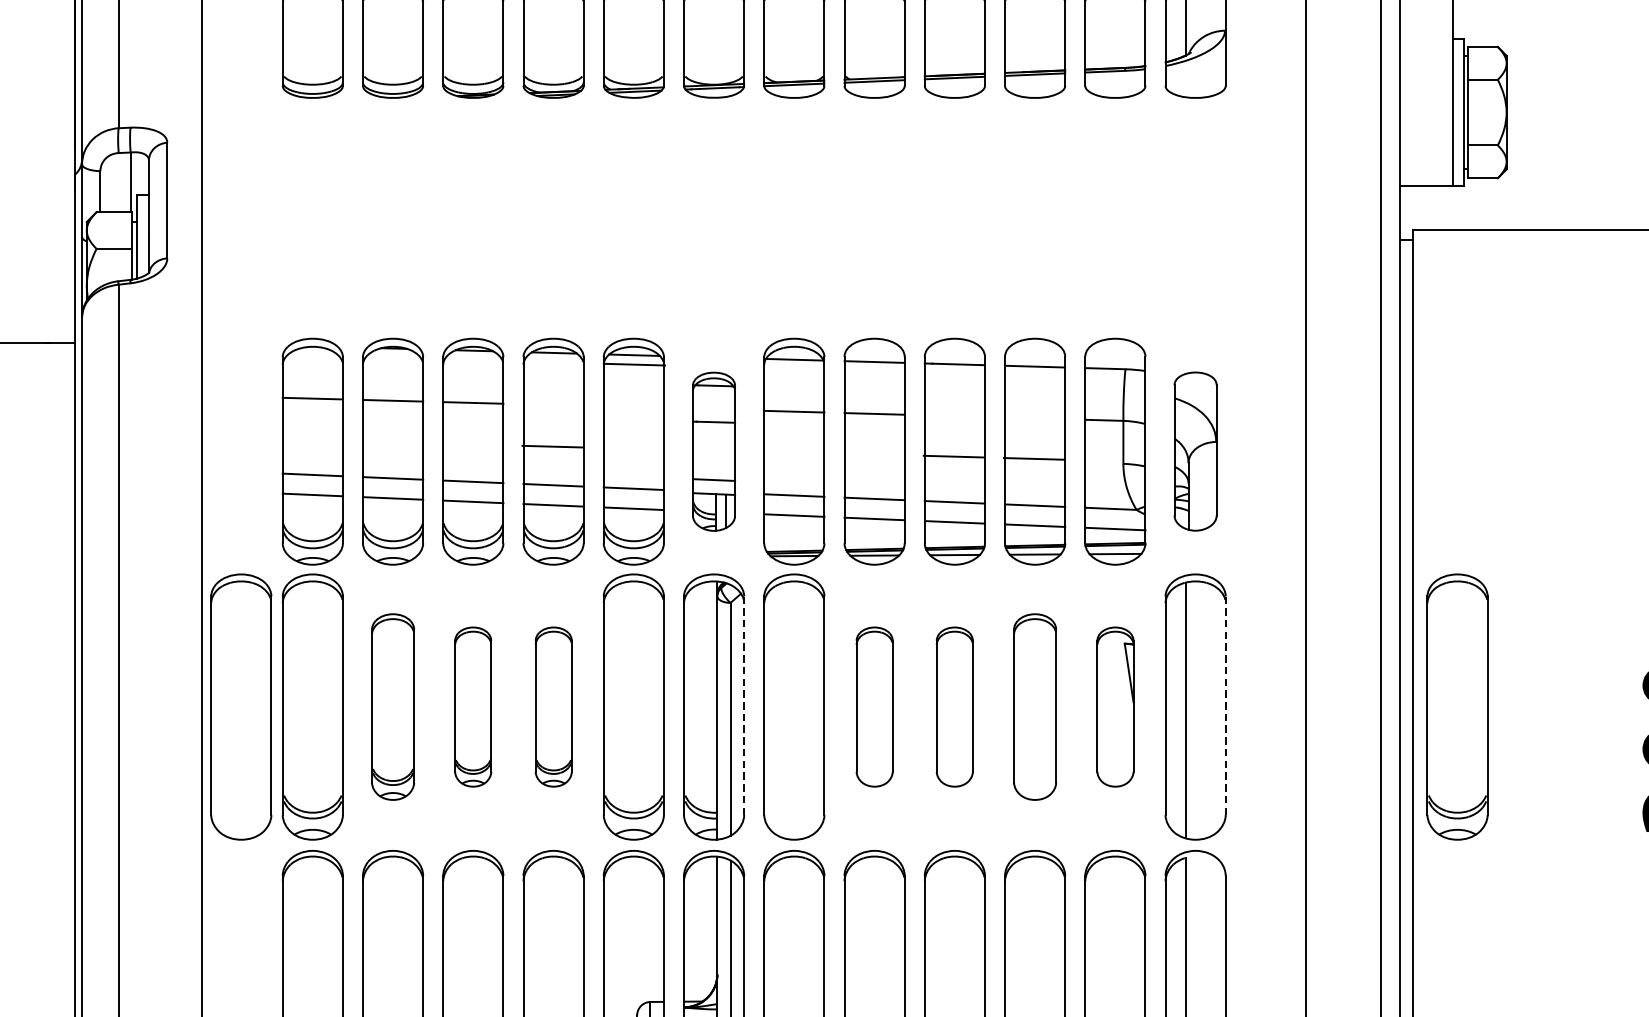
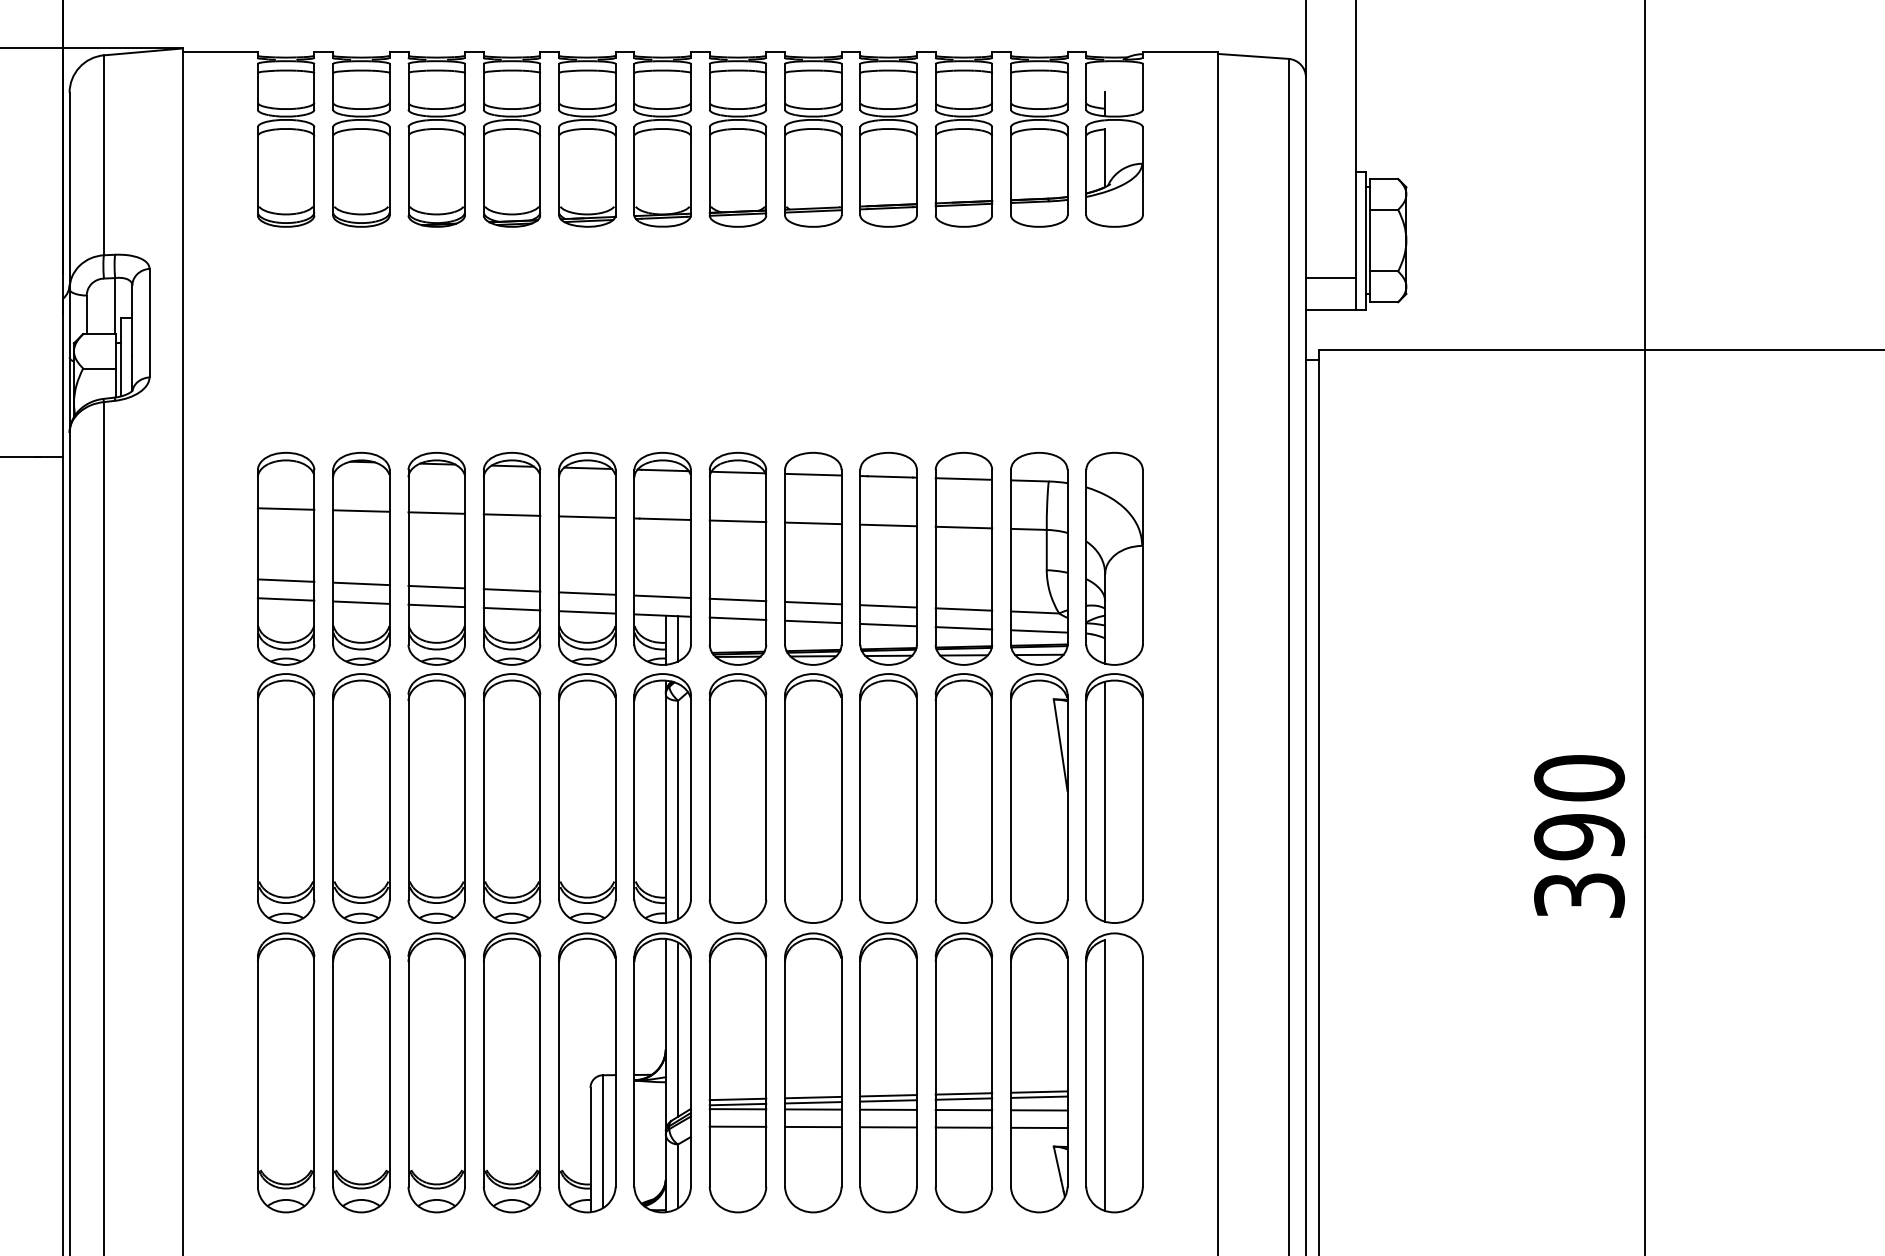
line: (1426, 152) -> (1331, 278), added
line: (635, 363) -> (587, 516), moved
line: (551, 446) -> (511, 514), moved
part: (713, 451) -> (662, 558), size x1.43
part: (1195, 451) -> (1114, 558), size x1.43
line: (953, 456) -> (888, 525), moved
line: (1033, 458) -> (963, 527), moved
line: (743, 706) -> (690, 797), dashed -> solid
line: (1225, 706) -> (1142, 797), dashed -> solid
part: (240, 707) -> (218, 798), removed
part: (393, 707) -> (361, 798), size x1.43
part: (473, 707) -> (436, 798), size x1.67
part: (554, 707) -> (512, 798), size x1.67
part: (874, 707) -> (813, 798), size x1.67
part: (954, 707) -> (888, 798), size x1.67
part: (1034, 707) -> (963, 798), size x1.43
part: (1115, 707) -> (1039, 798), size x1.67
part: (1457, 707) -> (1360, 798), removed

